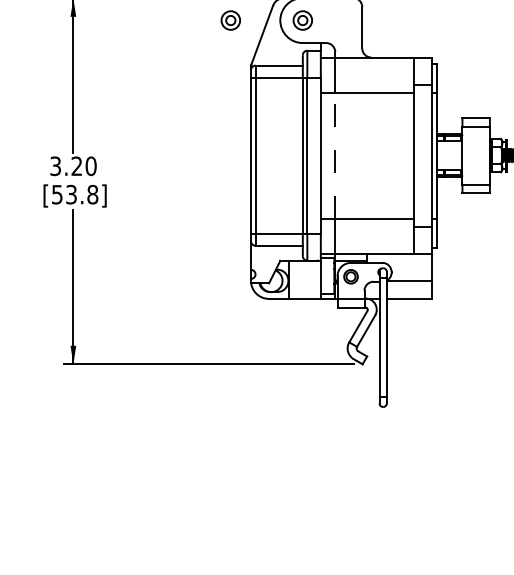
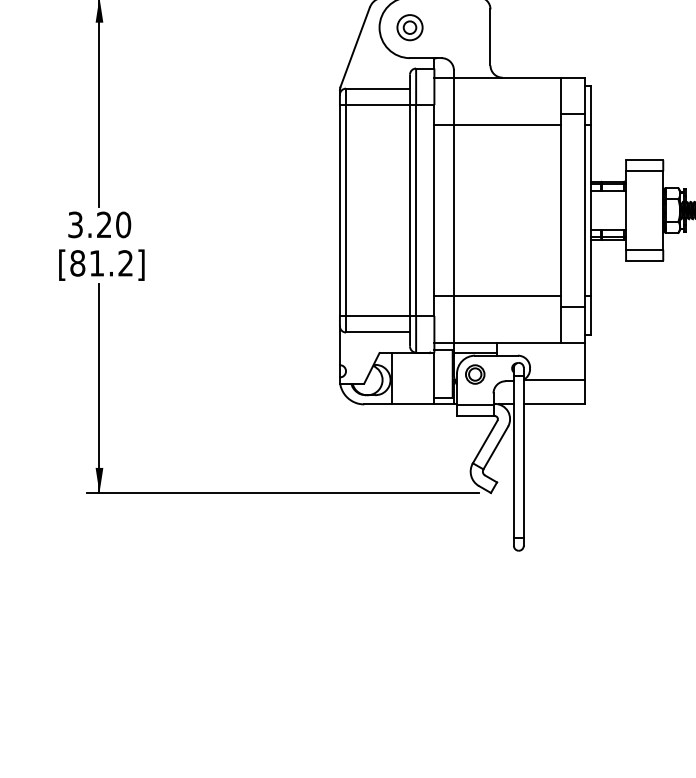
part: (230, 20) -> (312, 27), removed
line: (335, 155) -> (454, 210), dashed -> solid
text: (74, 194) -> (100, 263), [53.8] -> [81.2]

